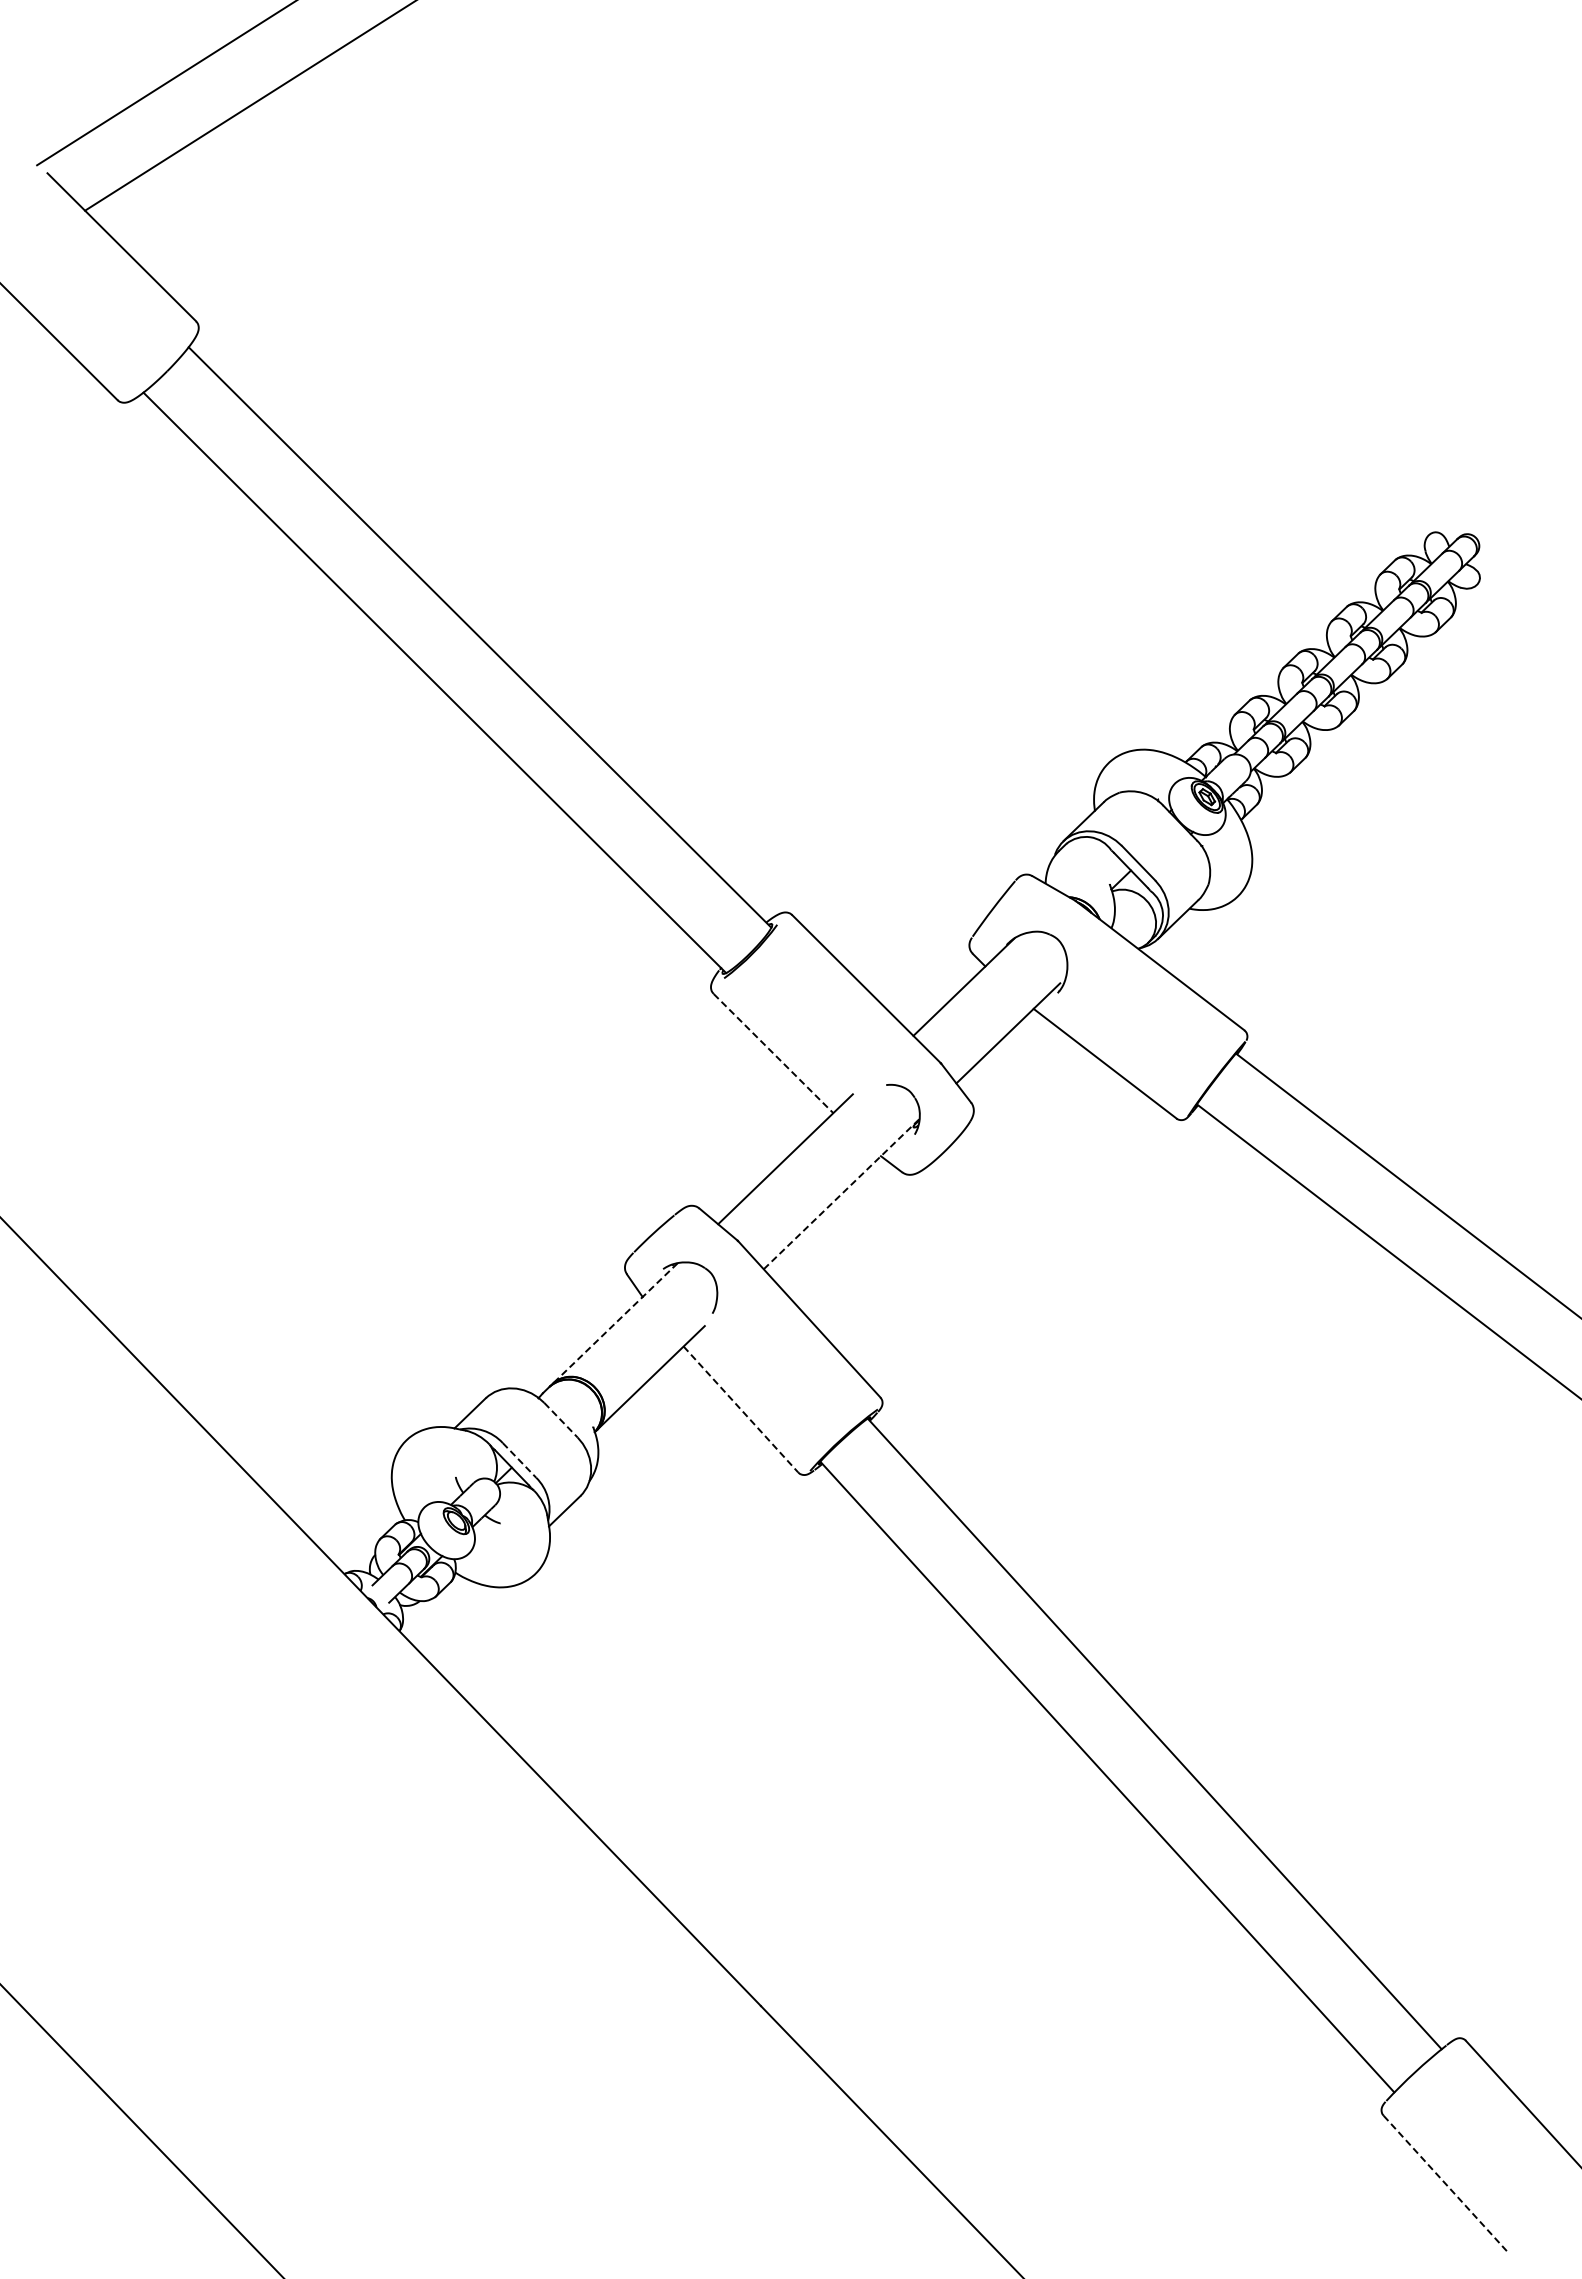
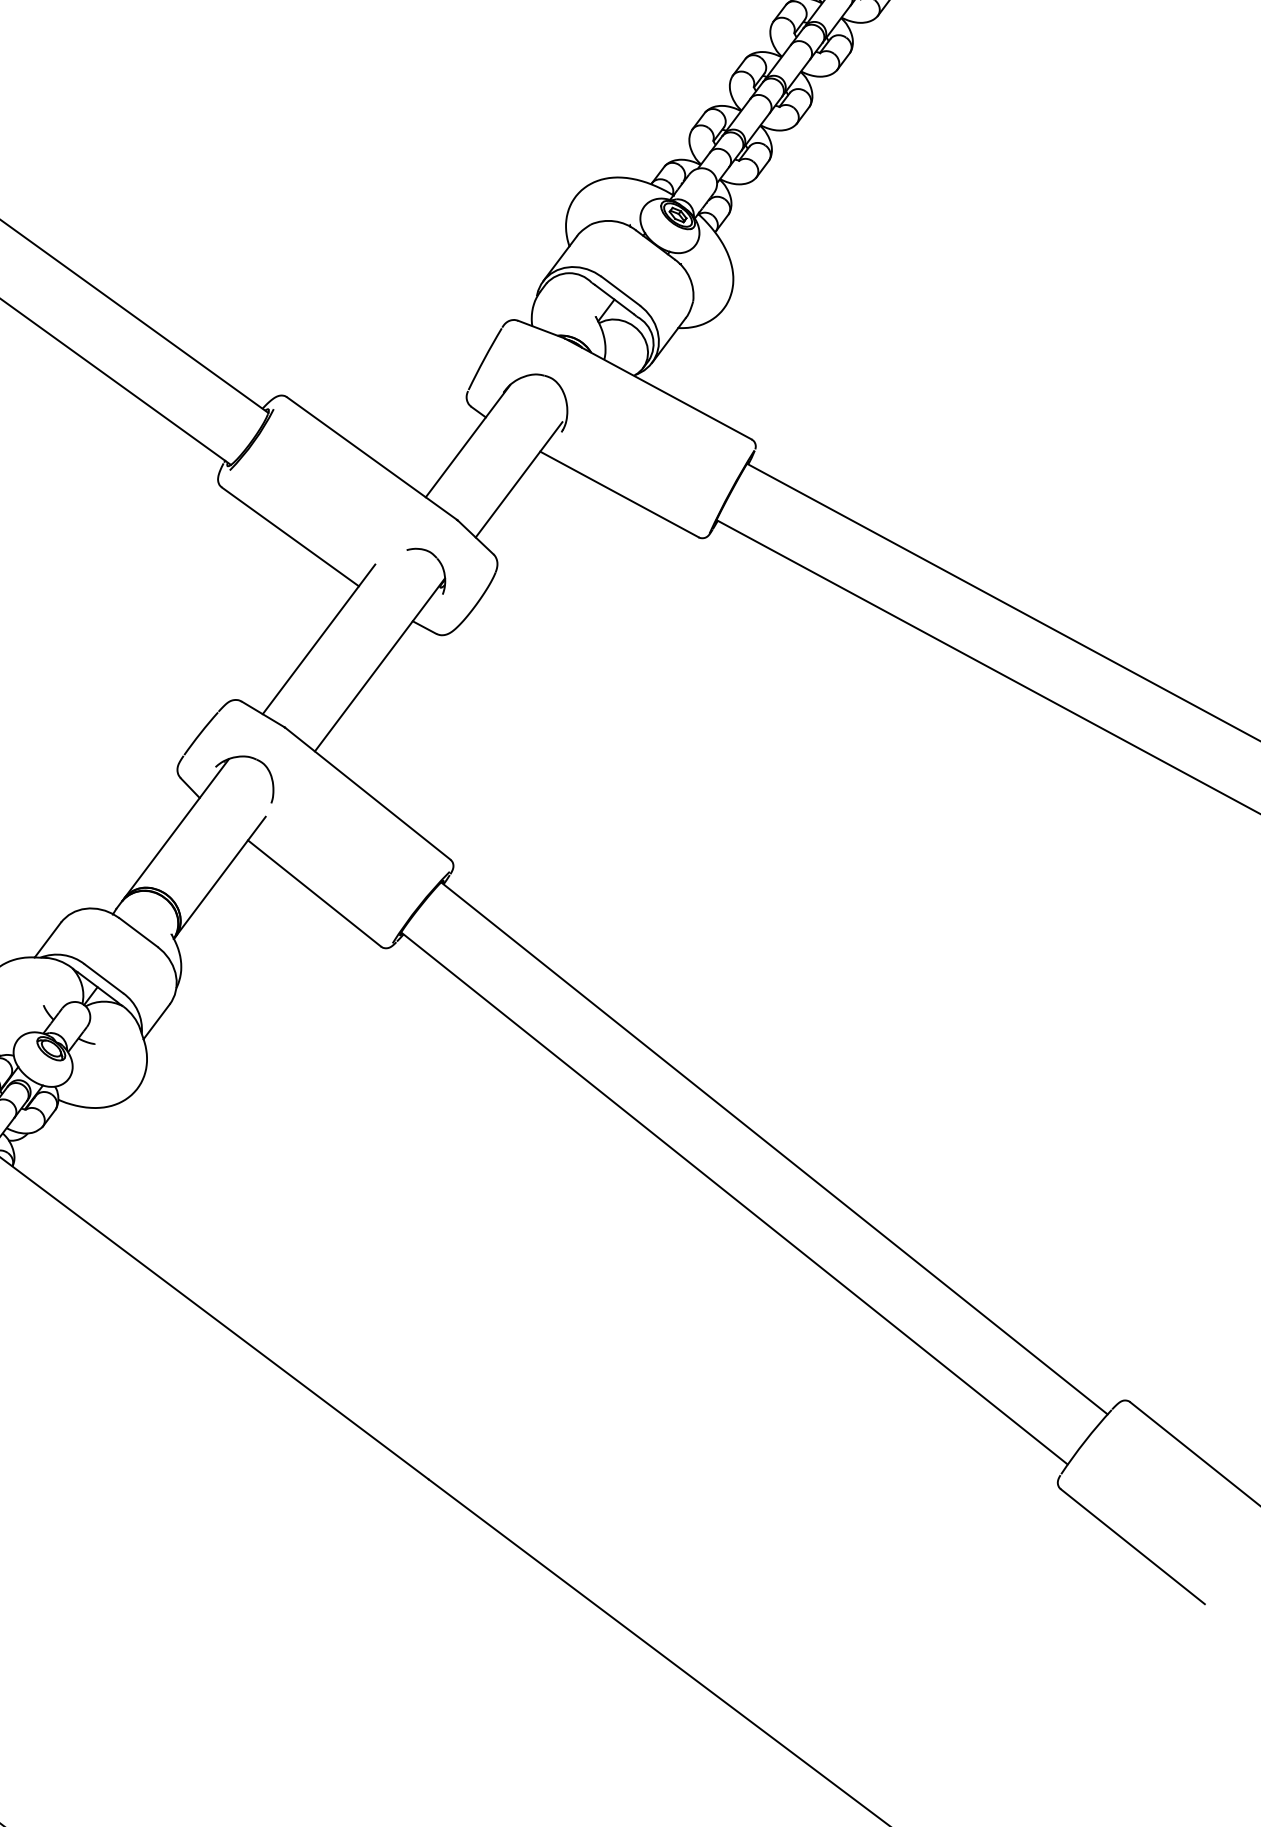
line: (773, 1053) -> (290, 536), dashed -> solid
line: (841, 1193) -> (379, 664), dashed -> solid
line: (615, 1323) -> (177, 828), dashed -> solid
line: (741, 1409) -> (315, 893), dashed -> solid
line: (561, 1420) -> (139, 932), dashed -> solid
line: (519, 1460) -> (103, 978), dashed -> solid
line: (1446, 2184) -> (1133, 1547), dashed -> solid

